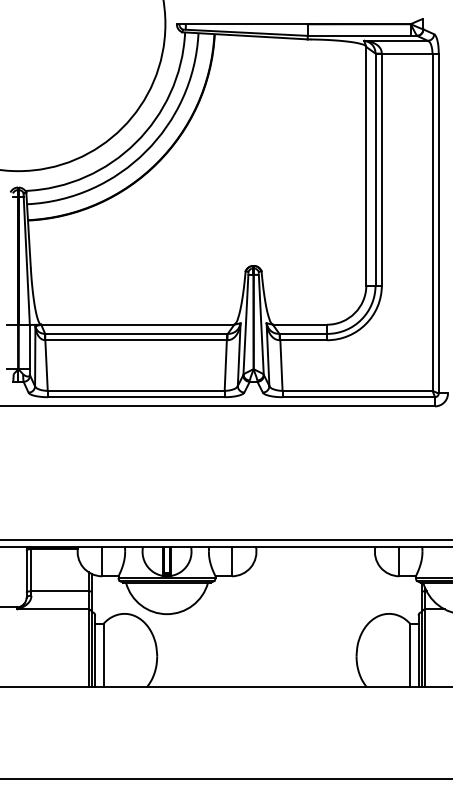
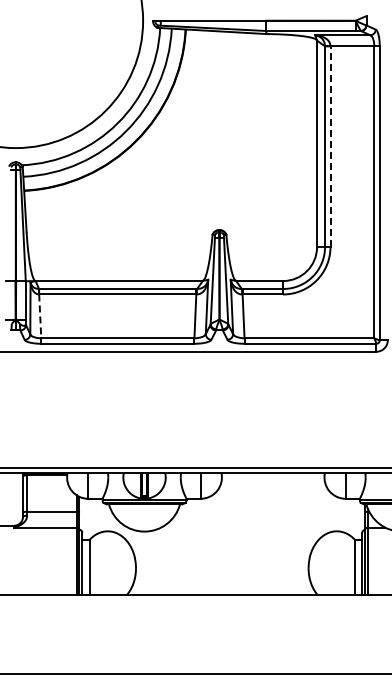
line: (381, 169) -> (330, 146), solid -> dashed
line: (46, 365) -> (40, 316), solid -> dashed

